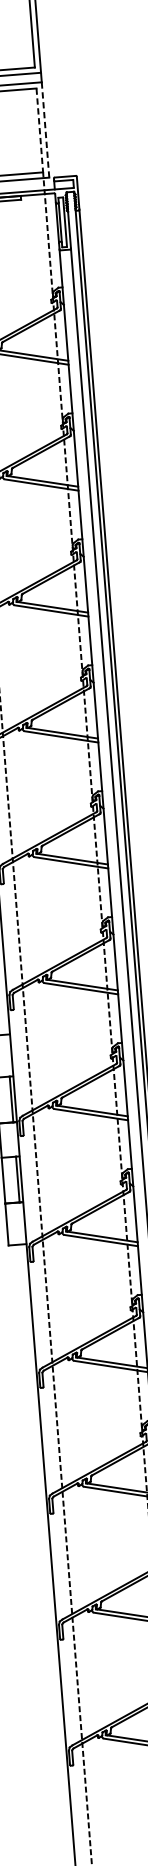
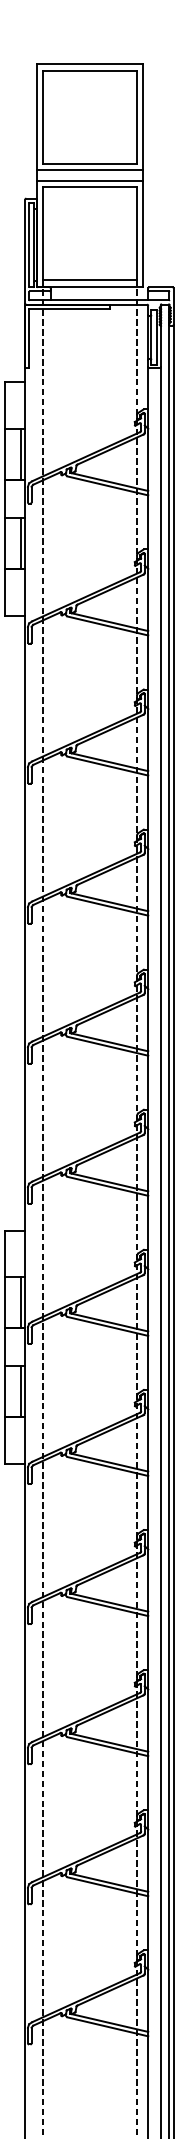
line: (45, 129) -> (143, 233), dashed -> solid
line: (39, 130) -> (136, 233), dashed -> solid

